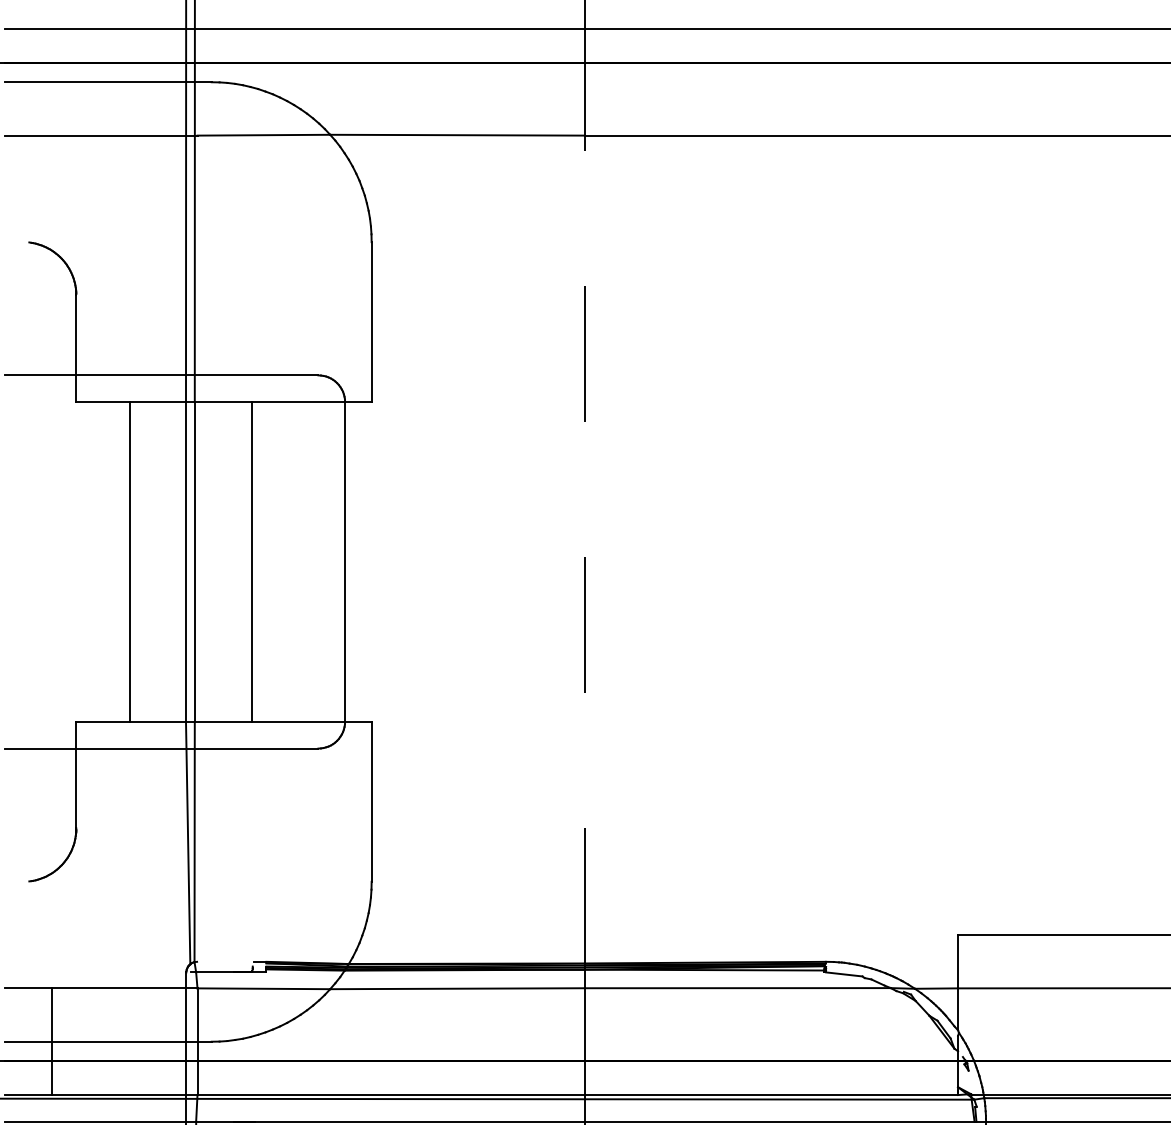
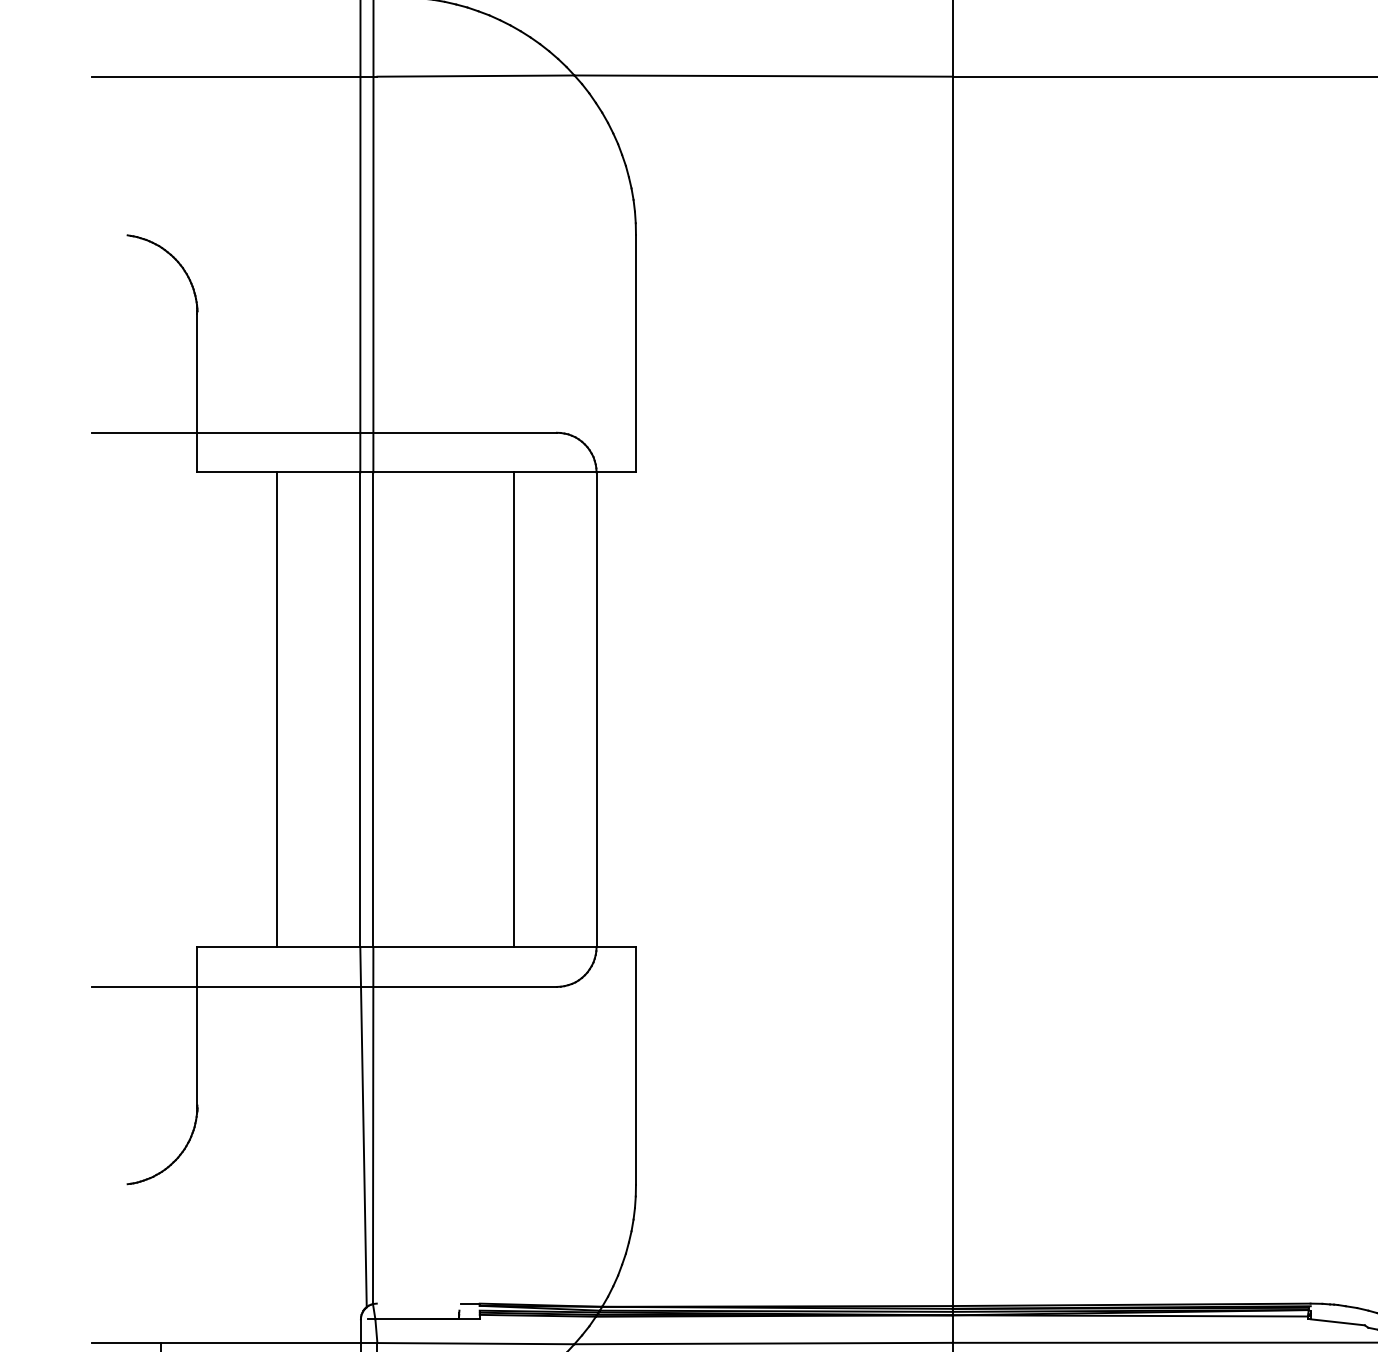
line: (584, 549) -> (952, 691), dashed -> solid
line: (251, 561) -> (514, 709), moved

